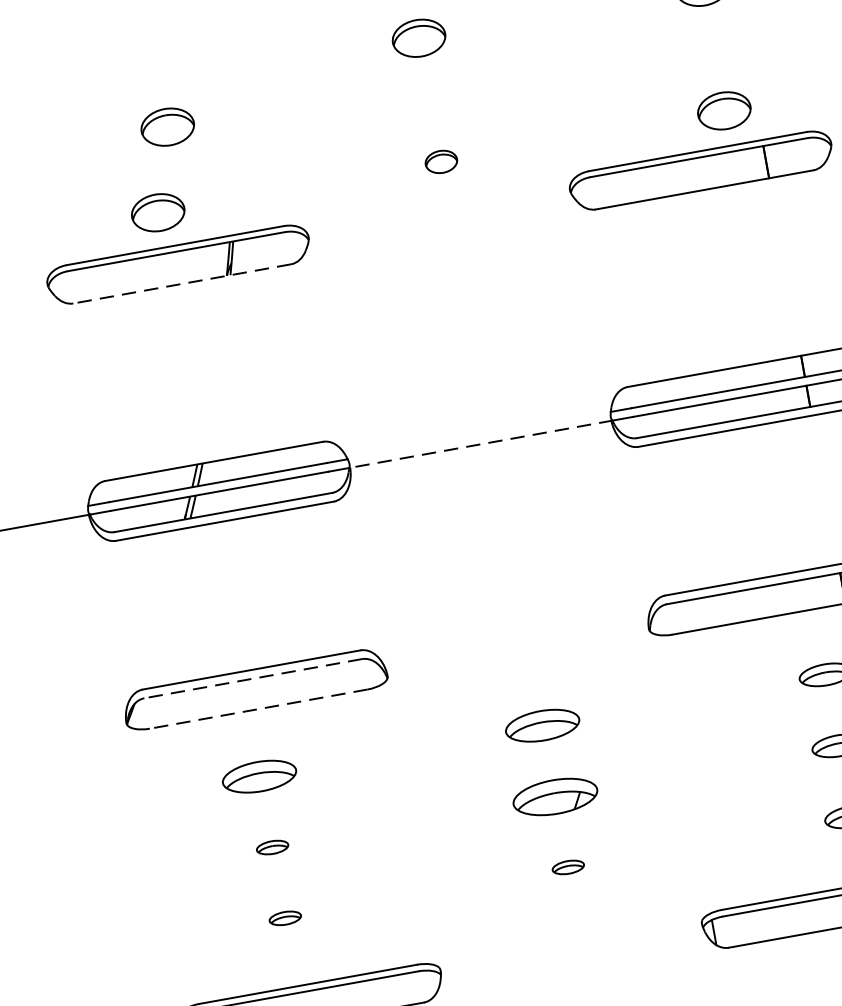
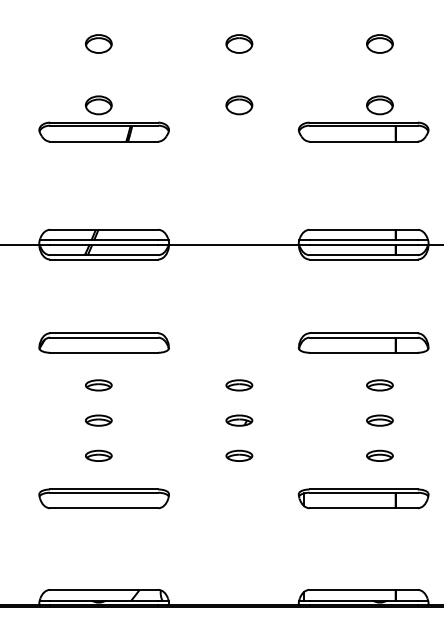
part: (166, 126) -> (98, 43), moved
part: (441, 162) -> (239, 105), size x1.67
line: (180, 283) -> (103, 141), dashed -> solid
line: (479, 444) -> (233, 244), dashed -> solid
line: (251, 678) -> (103, 337), dashed -> solid
line: (257, 708) -> (103, 352), dashed -> solid
part: (543, 725) -> (239, 385), size x0.71
part: (259, 777) -> (98, 385), size x0.71
part: (555, 796) -> (239, 420), size x0.62
part: (271, 847) -> (98, 420), size x1.67
part: (568, 866) -> (239, 455), size x1.67
part: (284, 917) -> (98, 455), size x1.67

